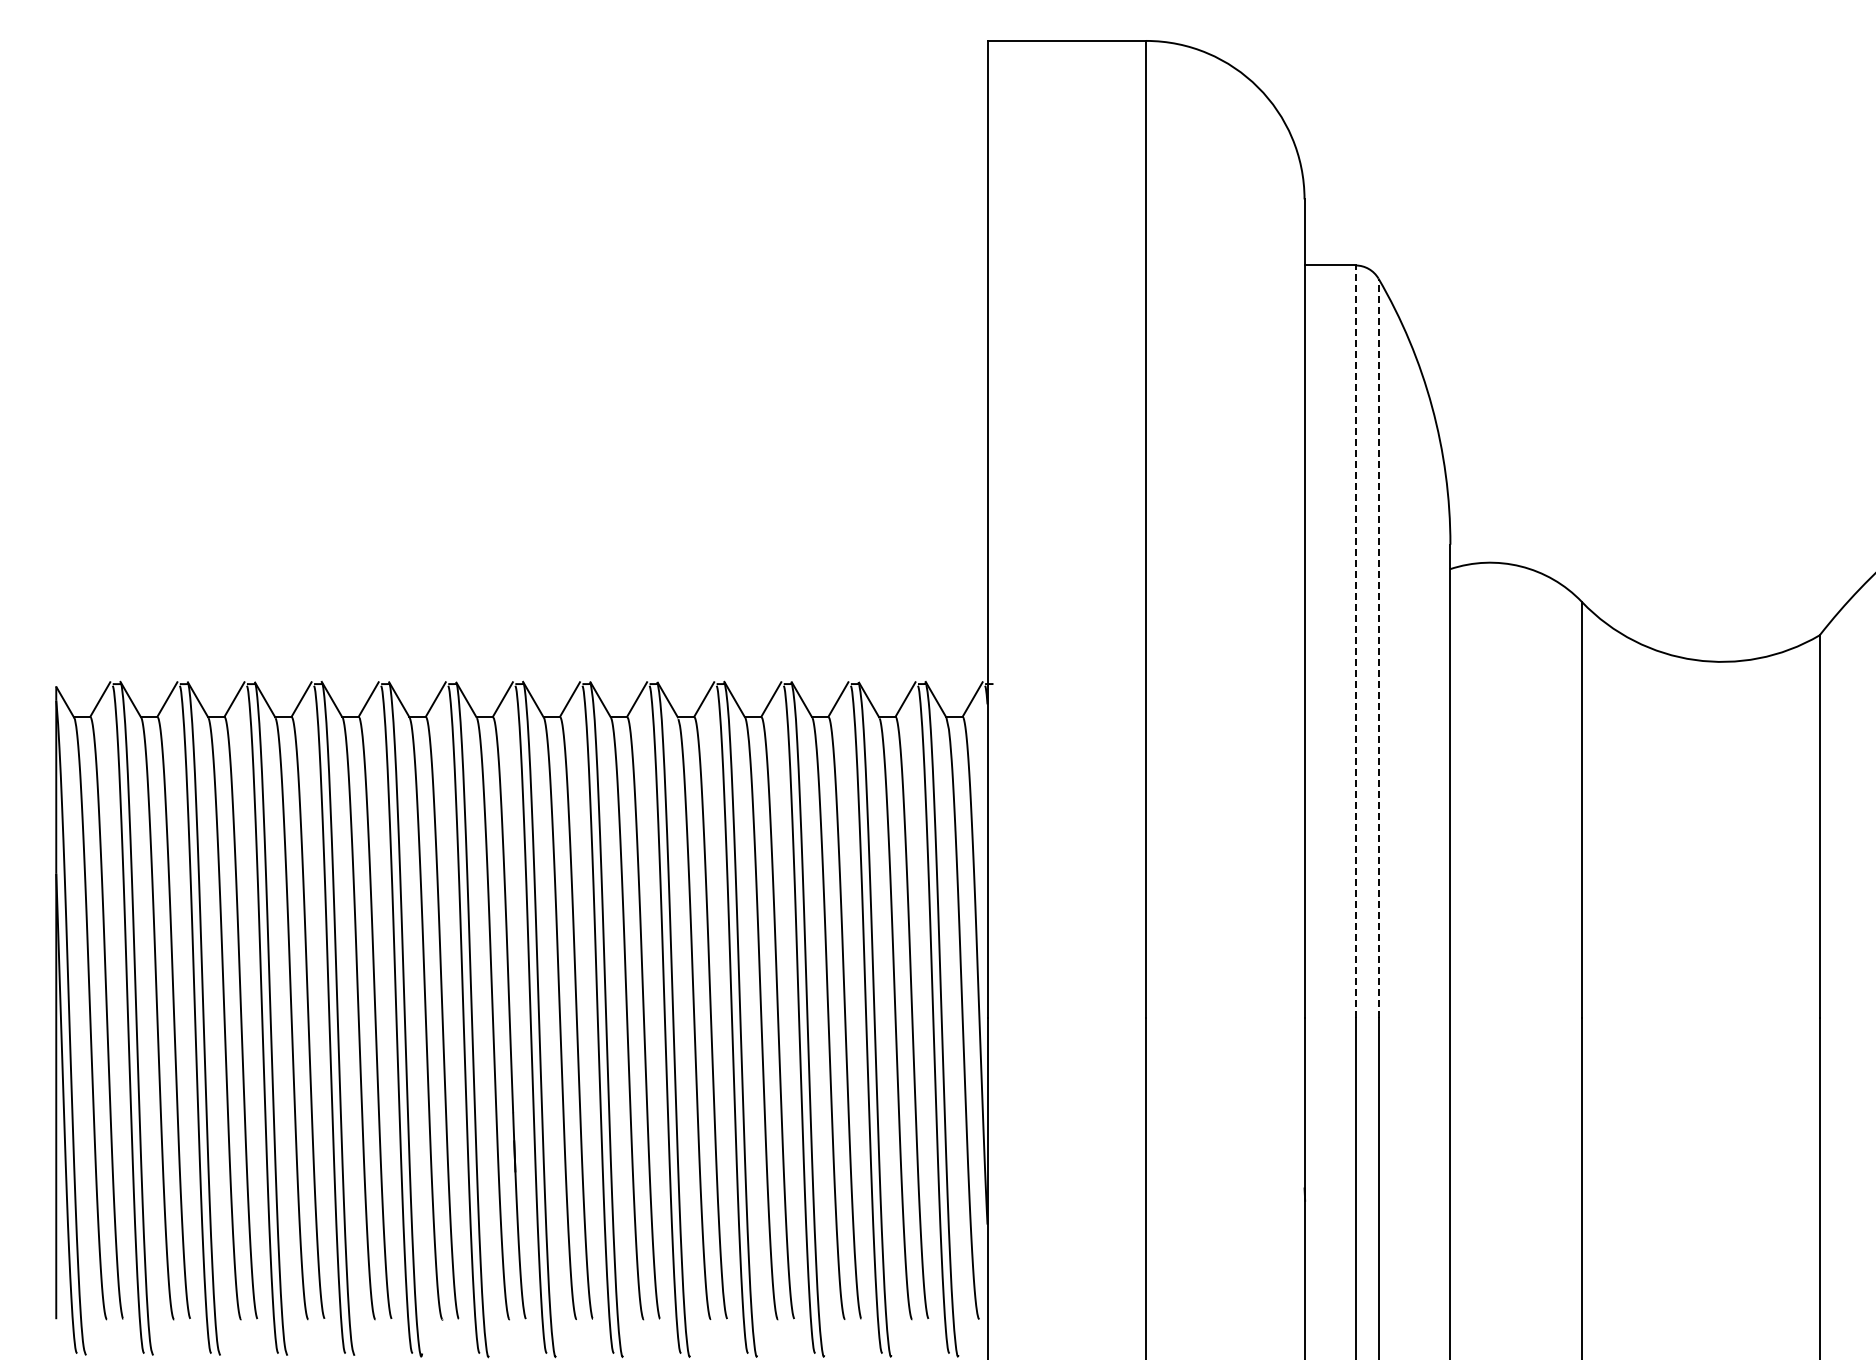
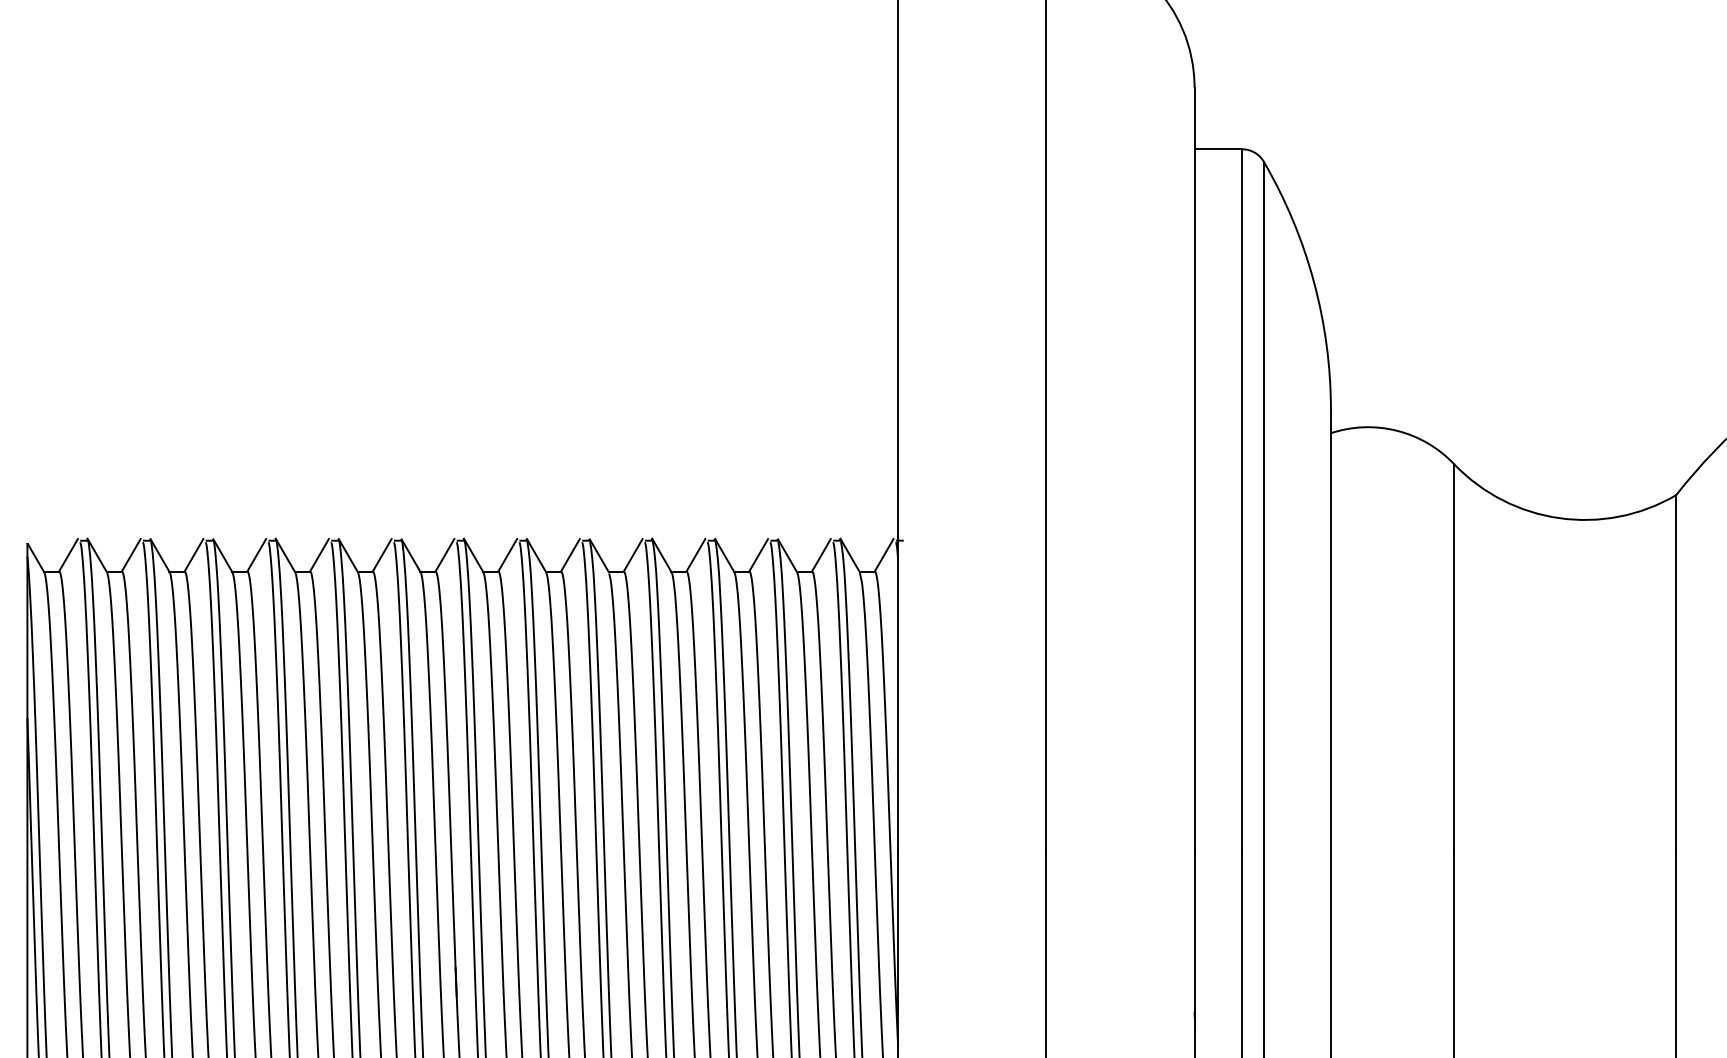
line: (1355, 641) -> (1242, 500), dashed -> solid
line: (1378, 648) -> (1263, 507), dashed -> solid

